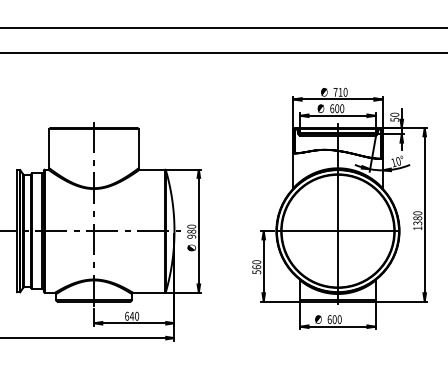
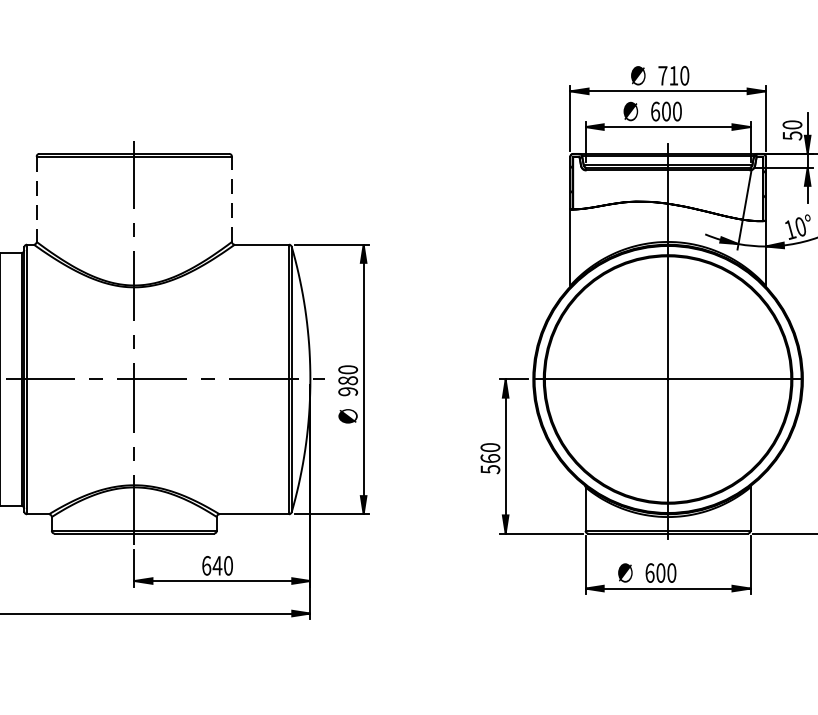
line: (138, 148) -> (231, 198), solid -> dashed
line: (49, 149) -> (36, 200), solid -> dashed

